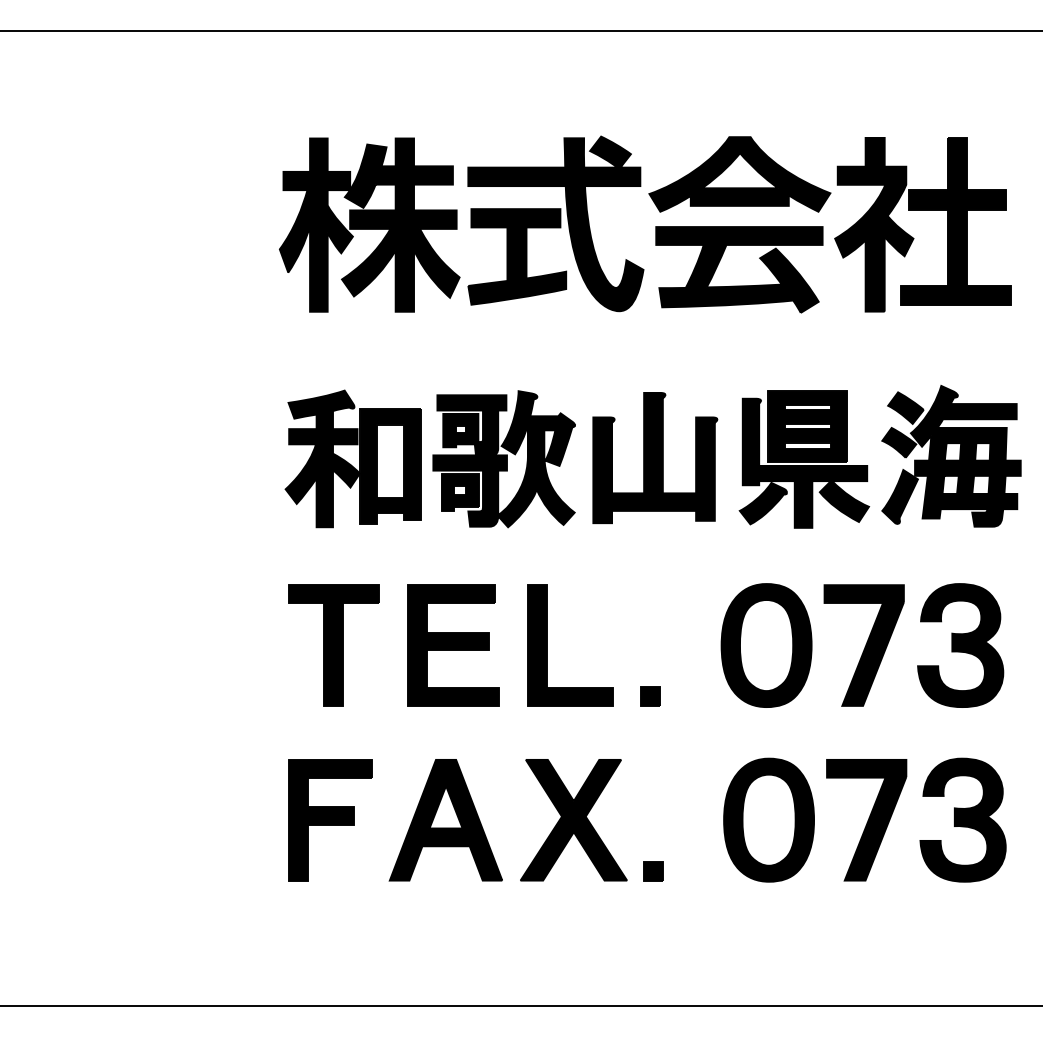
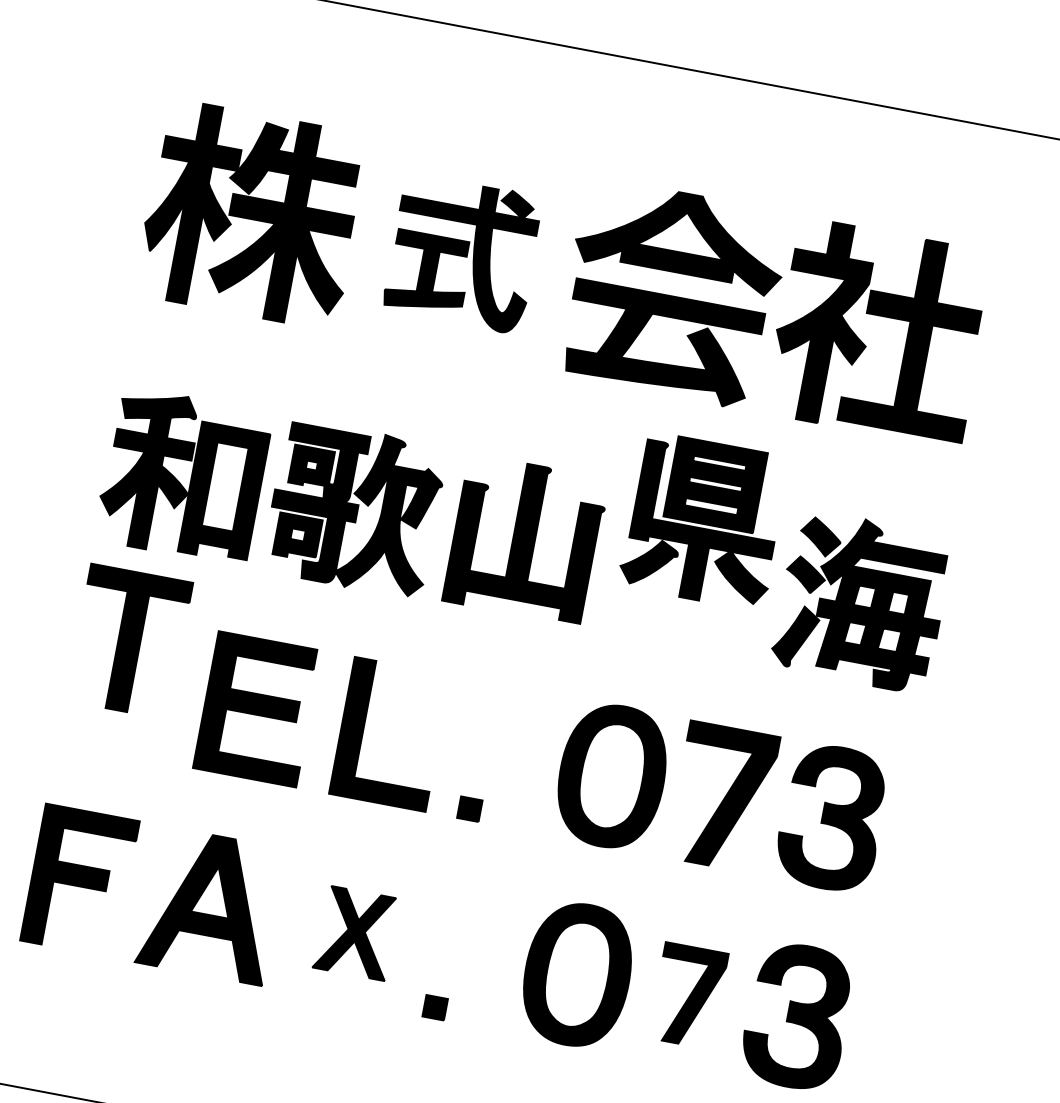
part: (555, 223) -> (463, 252), size x0.7
part: (804, 459) -> (704, 521), moved
part: (333, 645) -> (129, 641), moved
part: (573, 820) -> (355, 933), size x0.6
part: (866, 820) -> (687, 996), size x0.7

